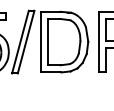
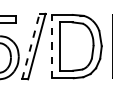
line: (20, 41) -> (30, 45), solid -> dashed
line: (40, 41) -> (51, 45), solid -> dashed

